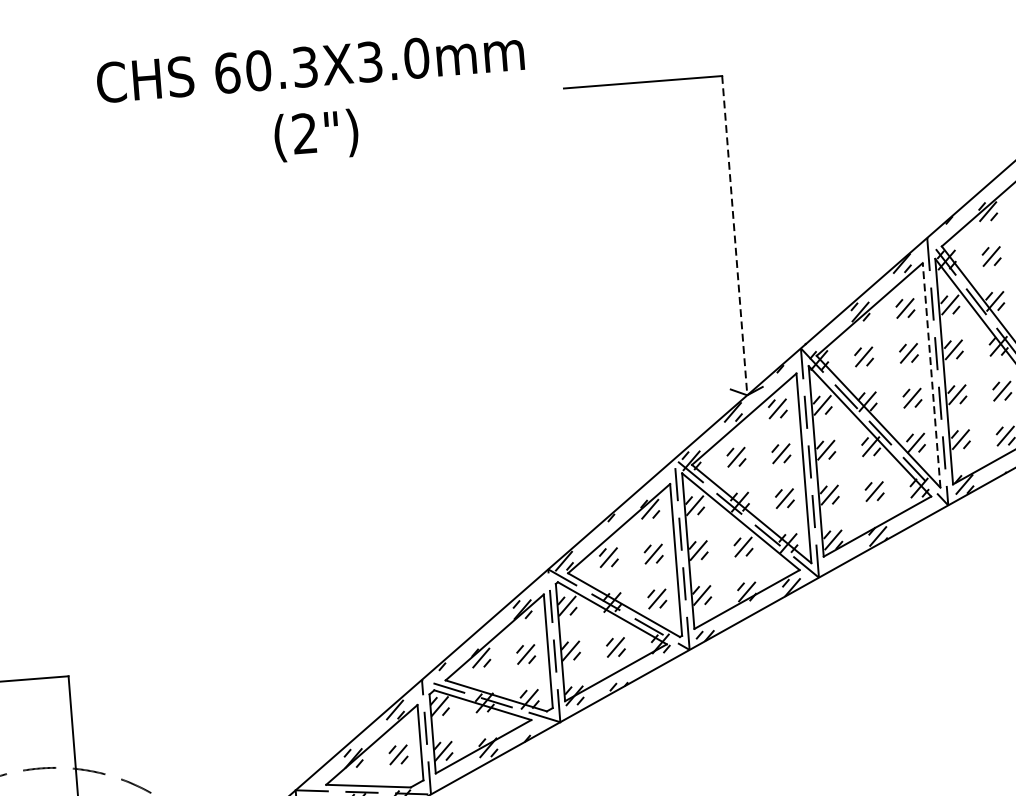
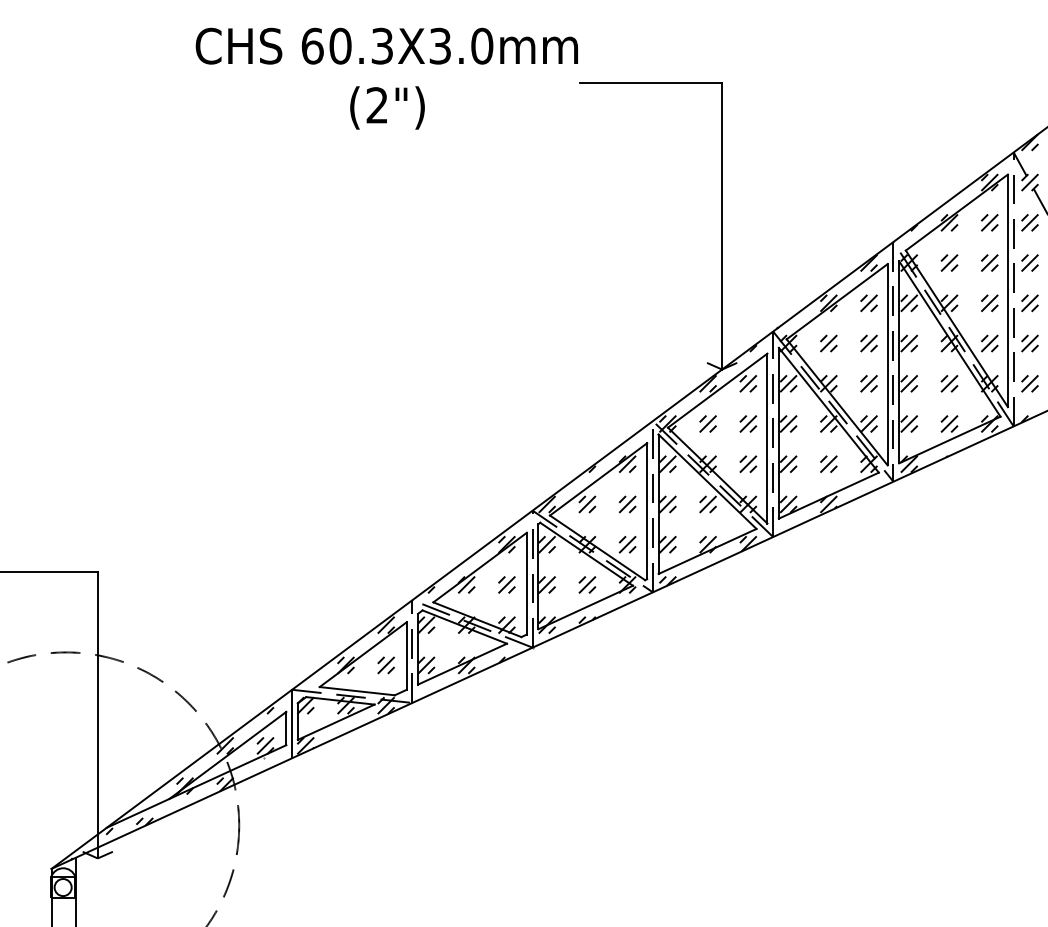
text: (312, 102) -> (386, 78), moved
line: (735, 235) -> (722, 226), dashed -> solid
line: (931, 375) -> (887, 364), dashed -> solid

